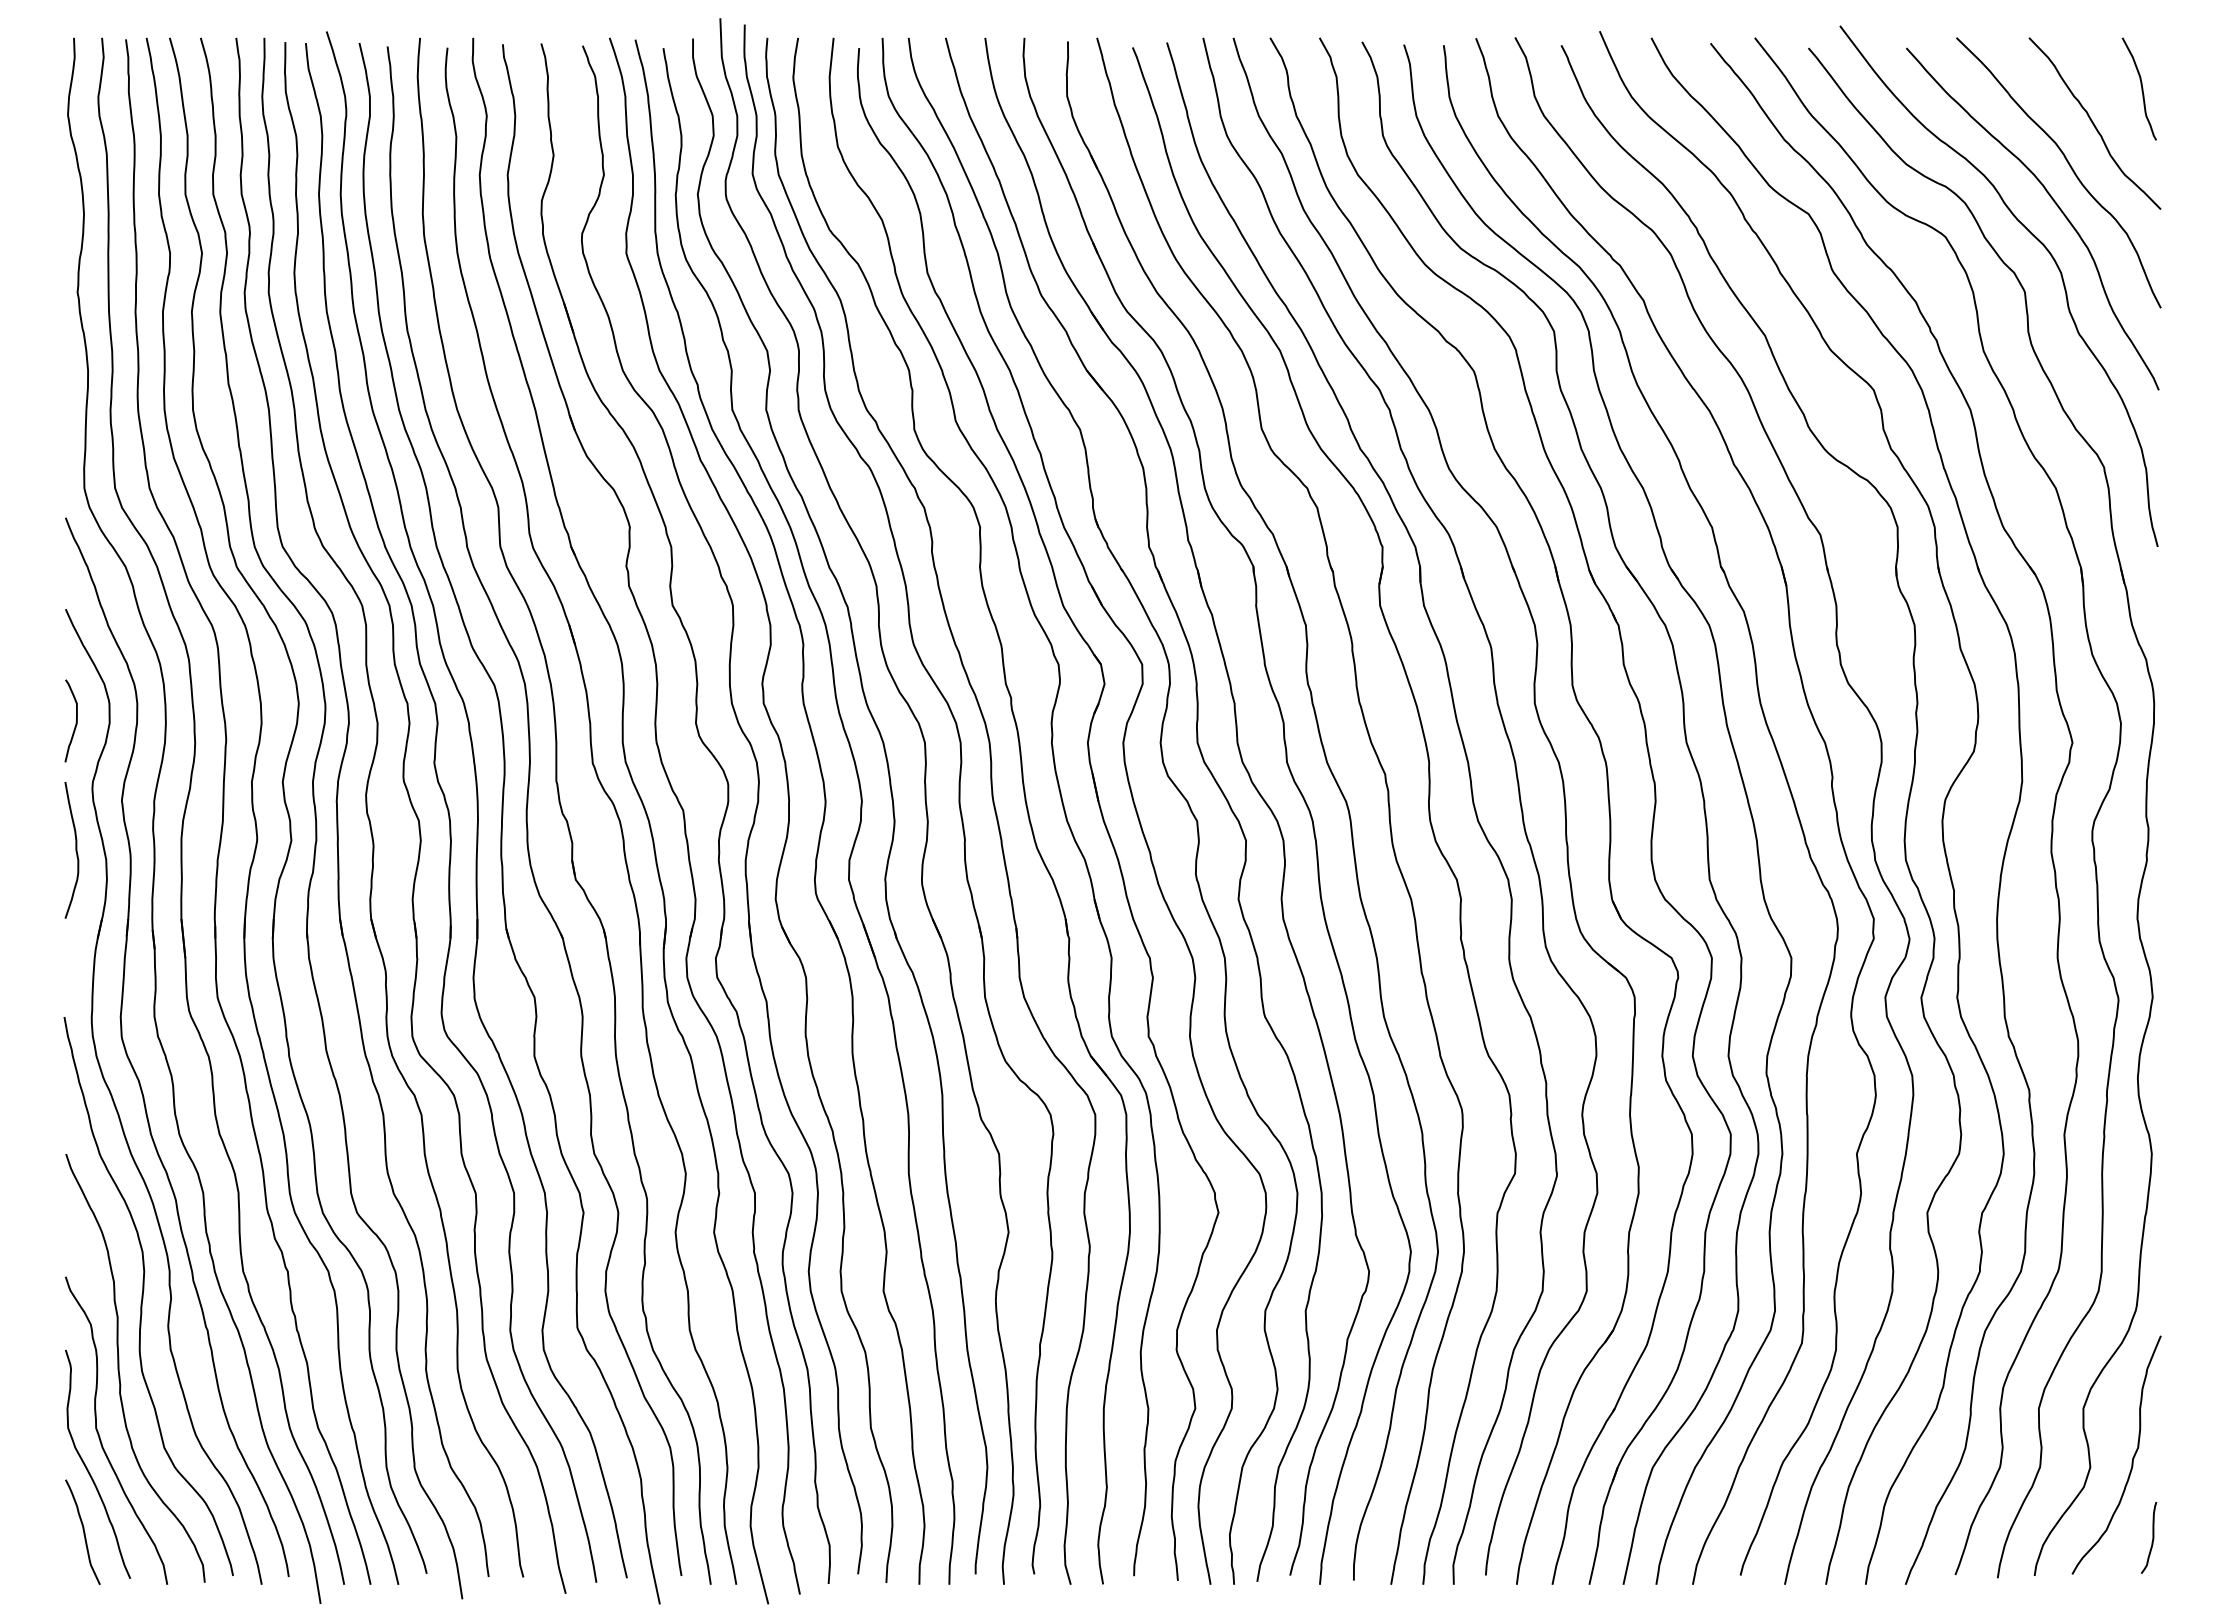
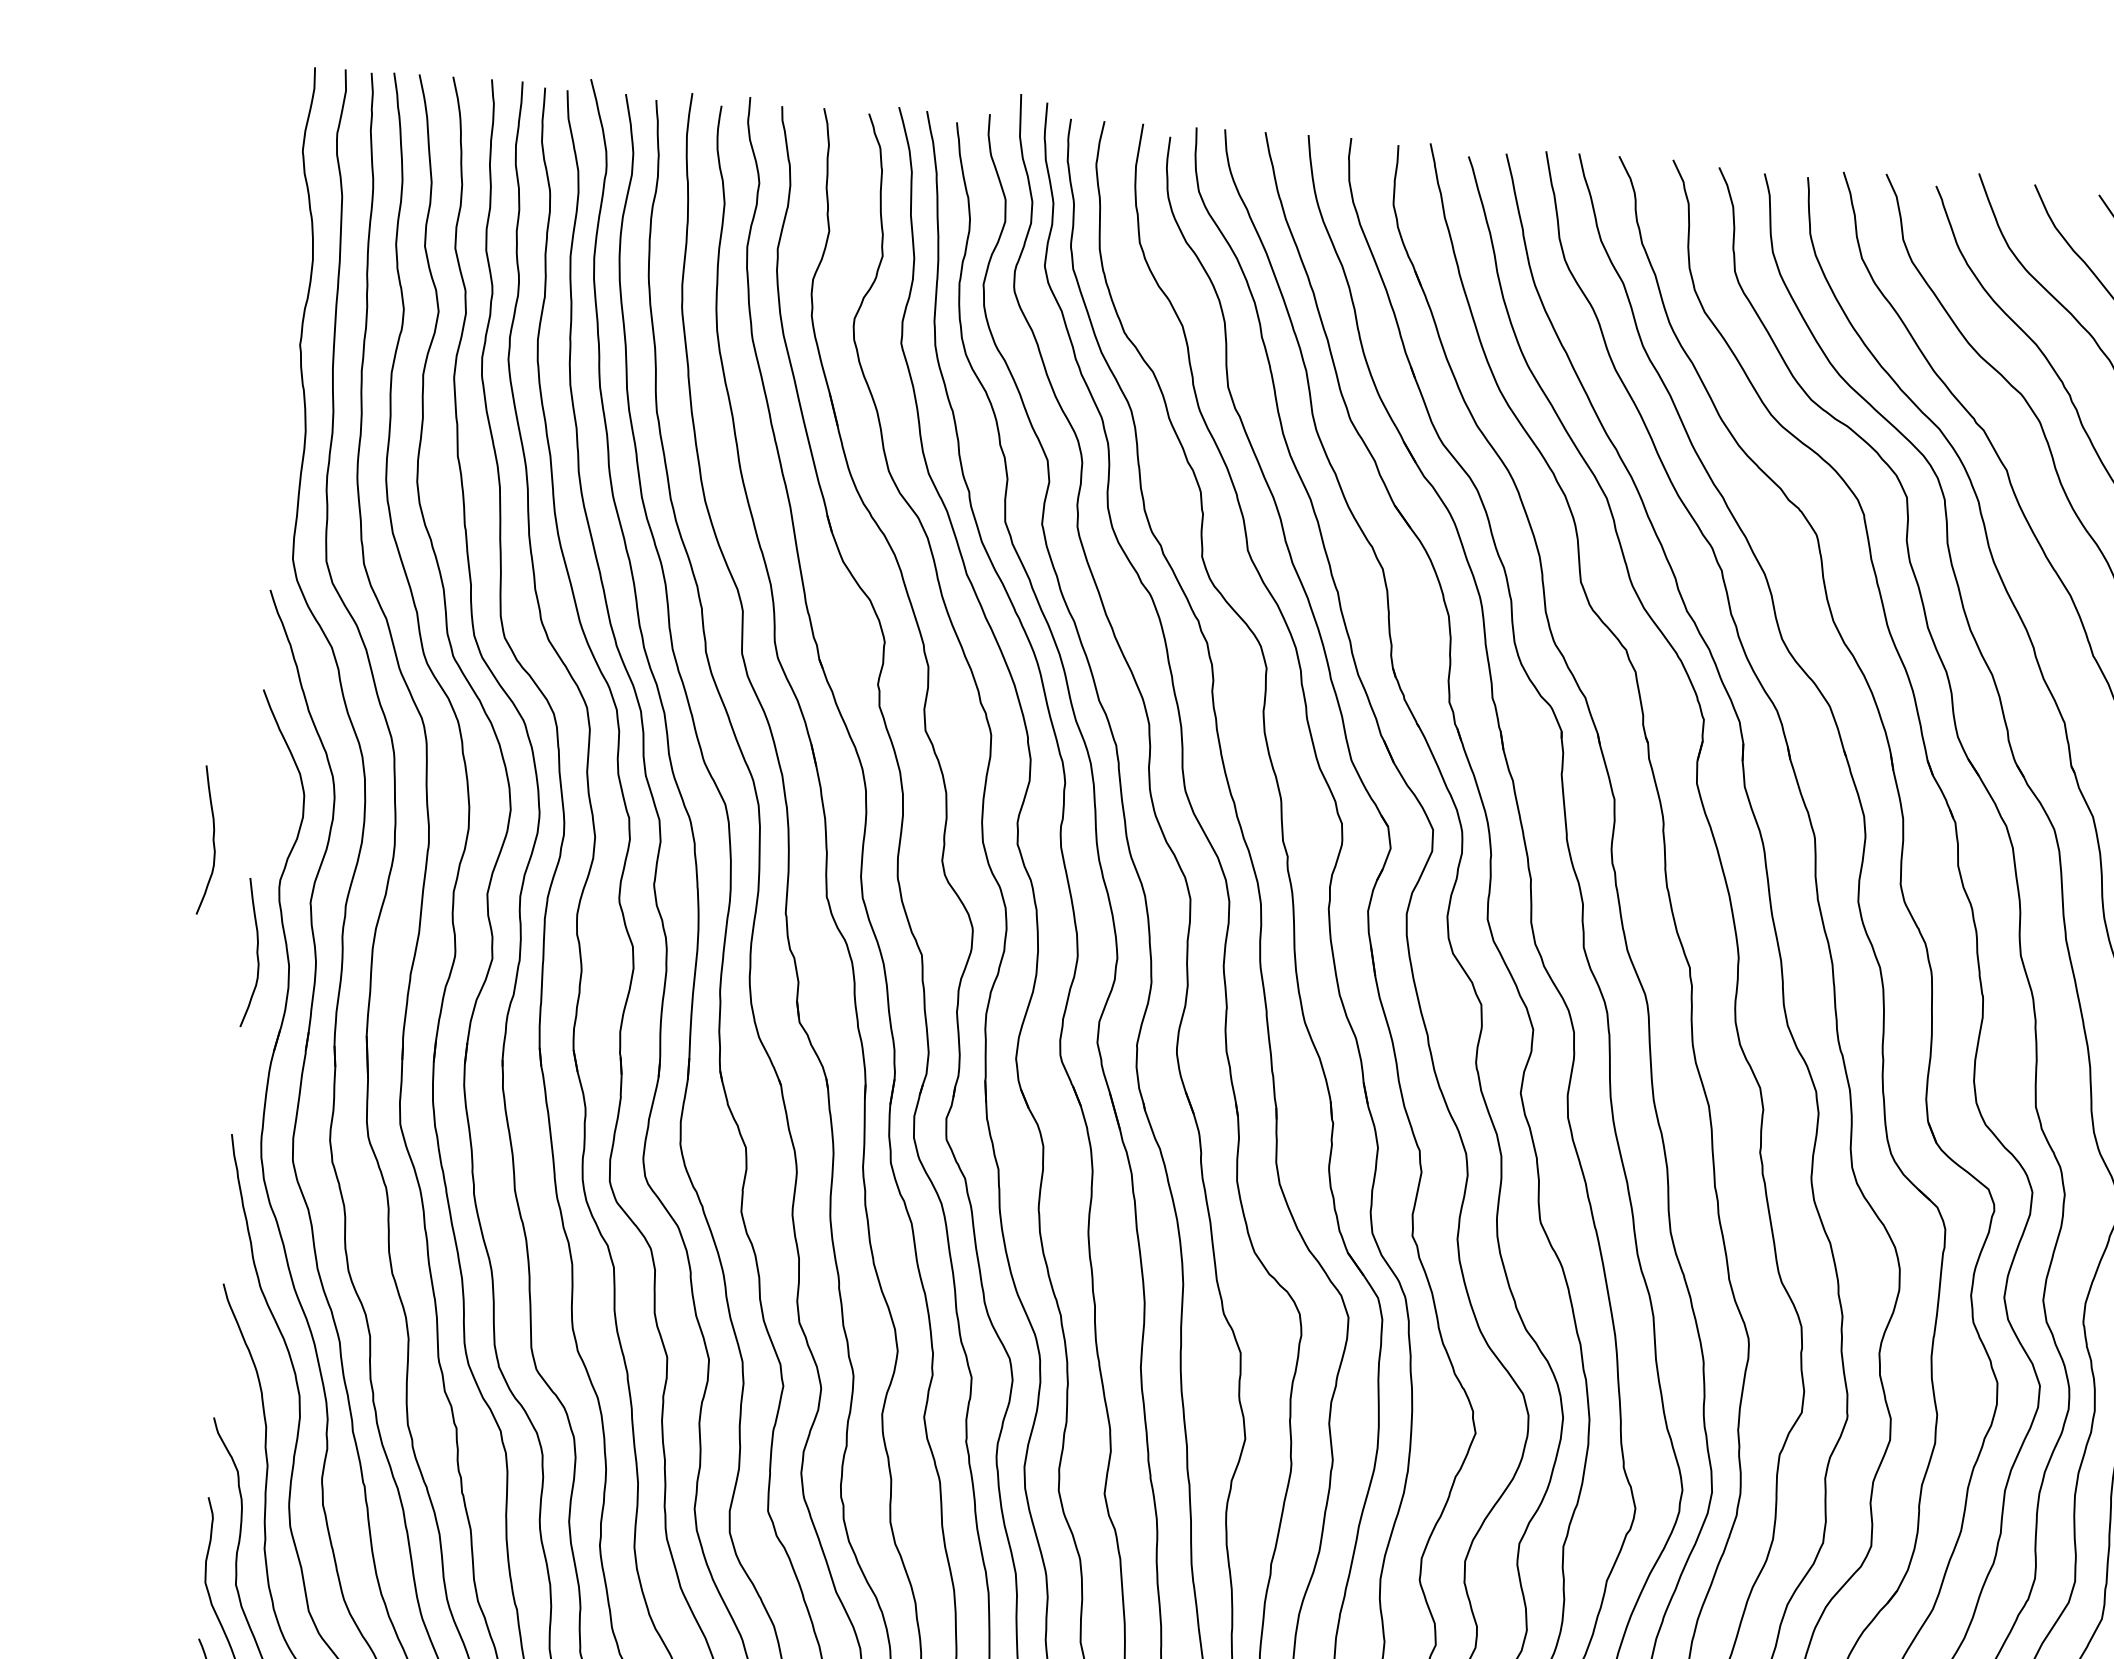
curve: (75, 723) -> (265, 814), removed
curve: (28, 750) -> (212, 840), added

